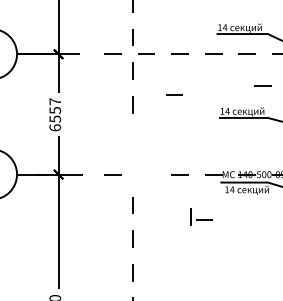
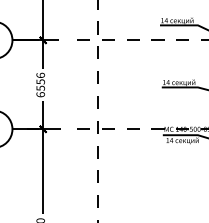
line: (262, 85) -> (193, 63), removed
line: (174, 94) -> (128, 70), removed
text: (55, 101) -> (40, 75), 6557 -> 6556
line: (132, 137) -> (97, 101), added
part: (201, 216) -> (105, 127), moved

